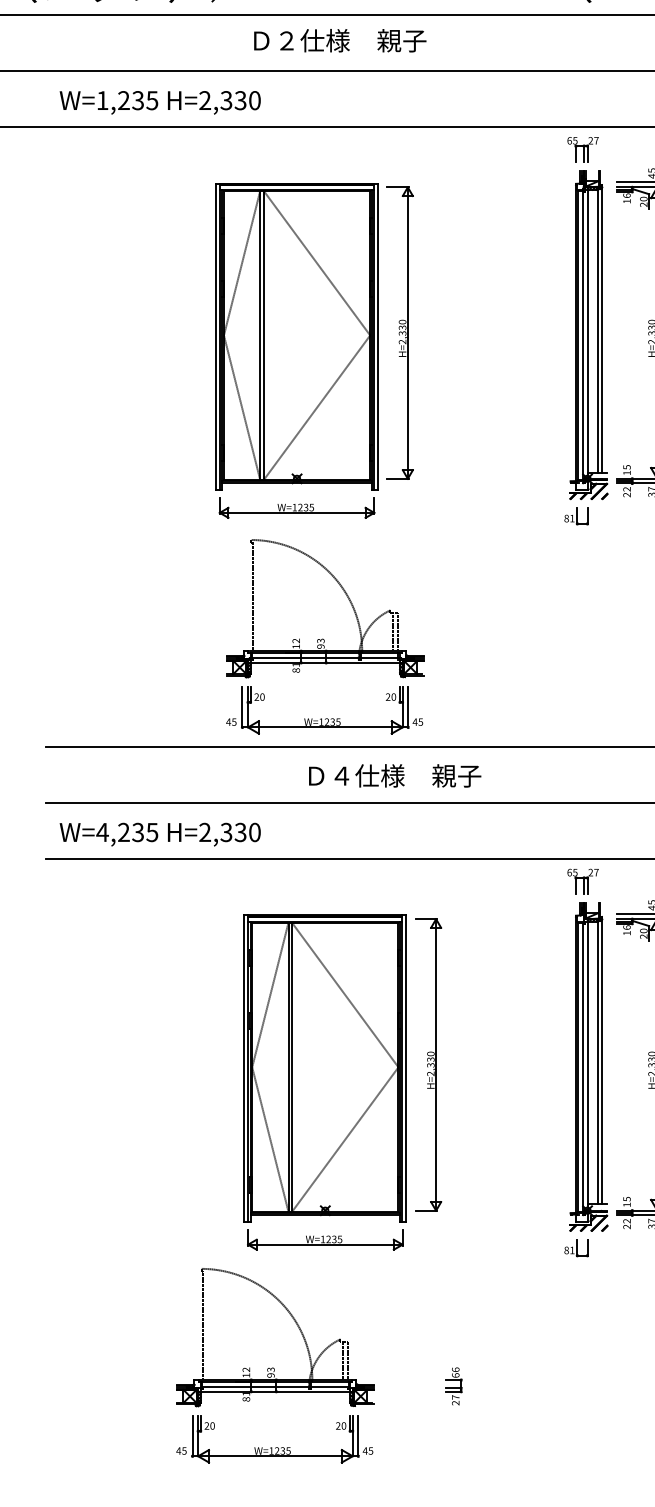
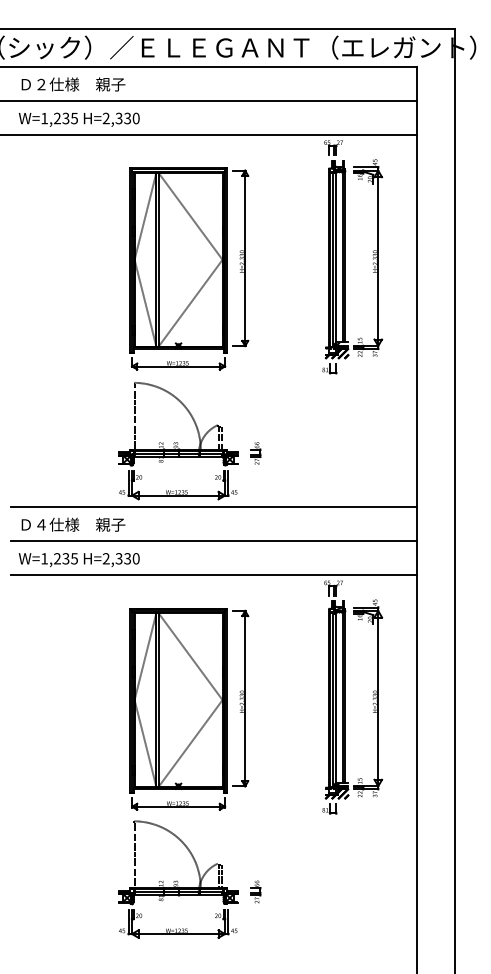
text: (340, 40) -> (73, 84), moved
part: (315, 349) -> (189, 268), moved
part: (453, 657) -> (255, 453), added
text: (395, 775) -> (73, 524), moved
text: (102, 831) -> (44, 558), W=4,235 -> W=1,235
part: (275, 1365) -> (178, 879), moved

